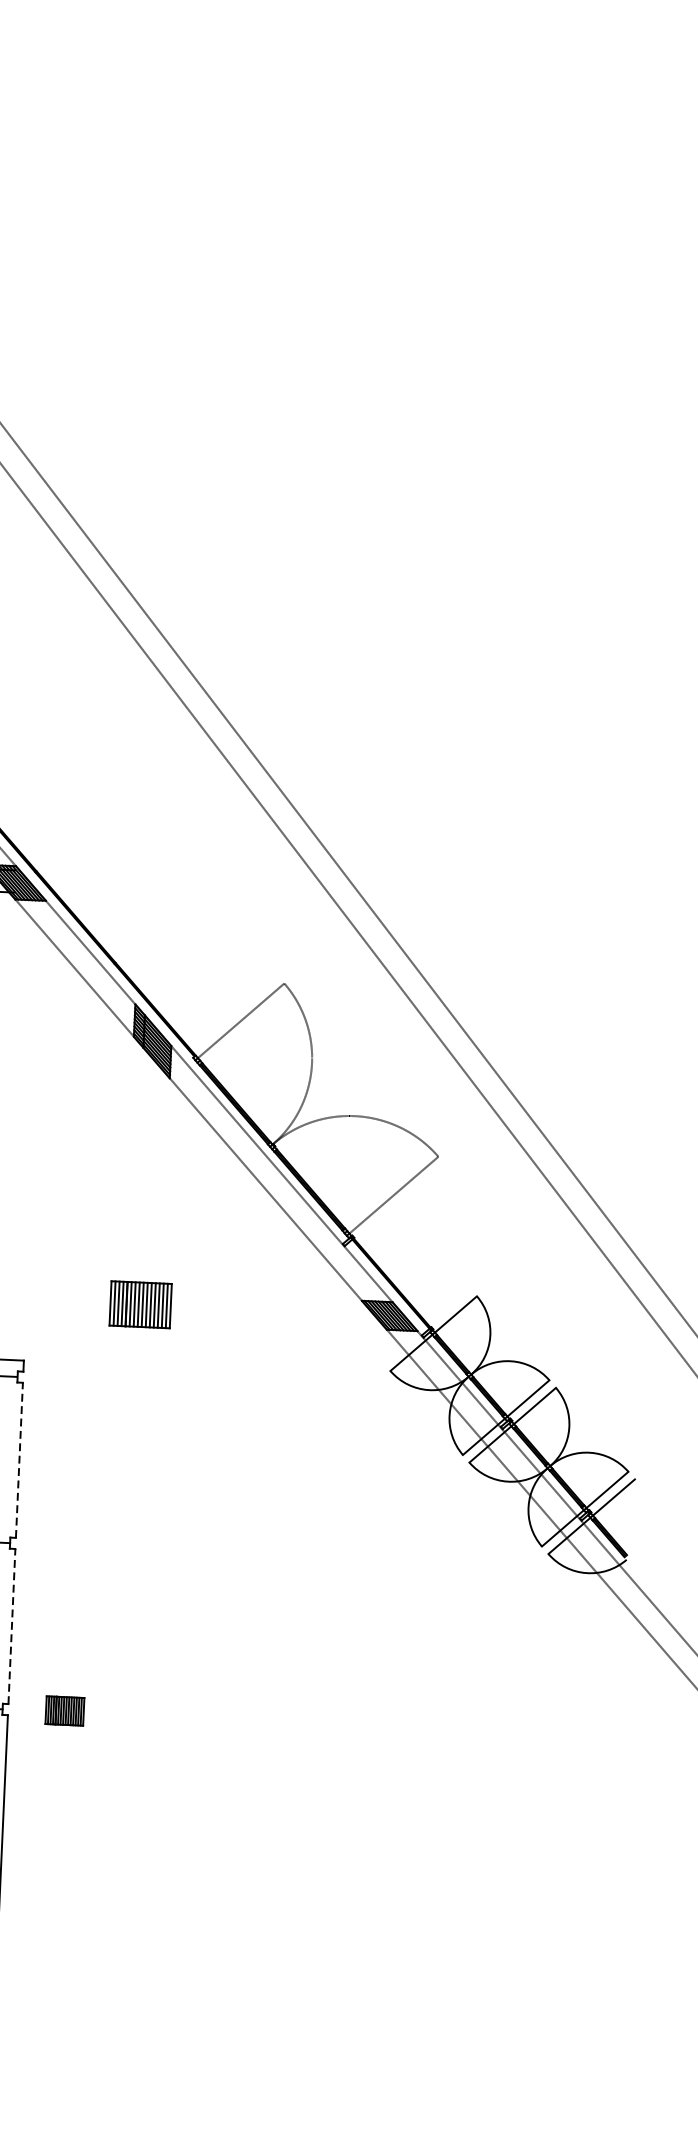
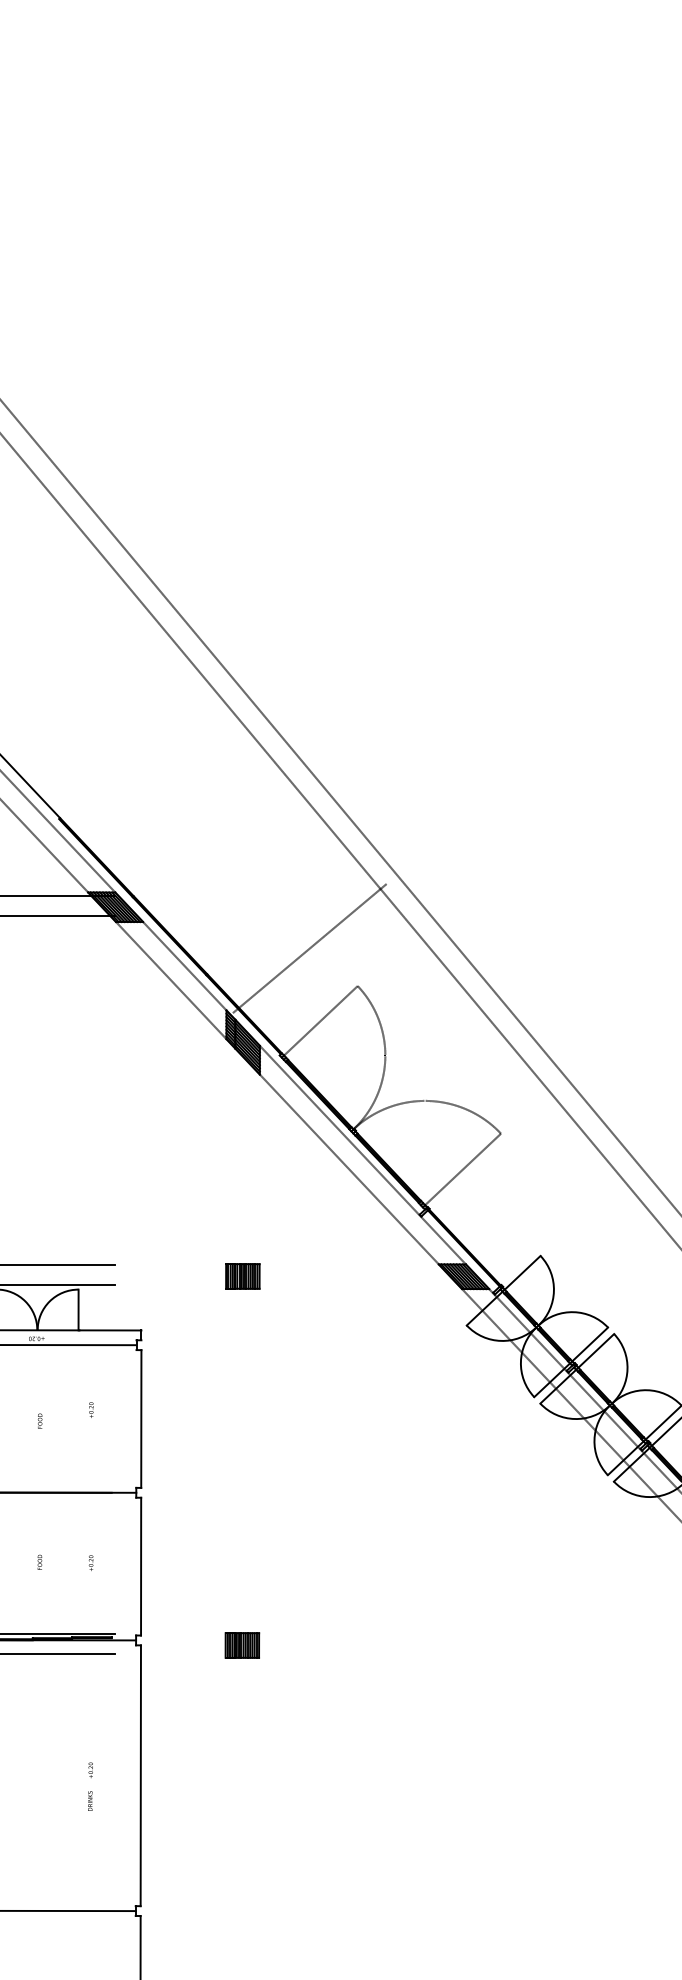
line: (231, 938) -> (309, 948), added
part: (140, 1304) -> (242, 1276), size x0.62
line: (19, 1460) -> (141, 1419), dashed -> solid
line: (12, 1626) -> (141, 1566), dashed -> solid
part: (65, 1711) -> (242, 1645), moved

